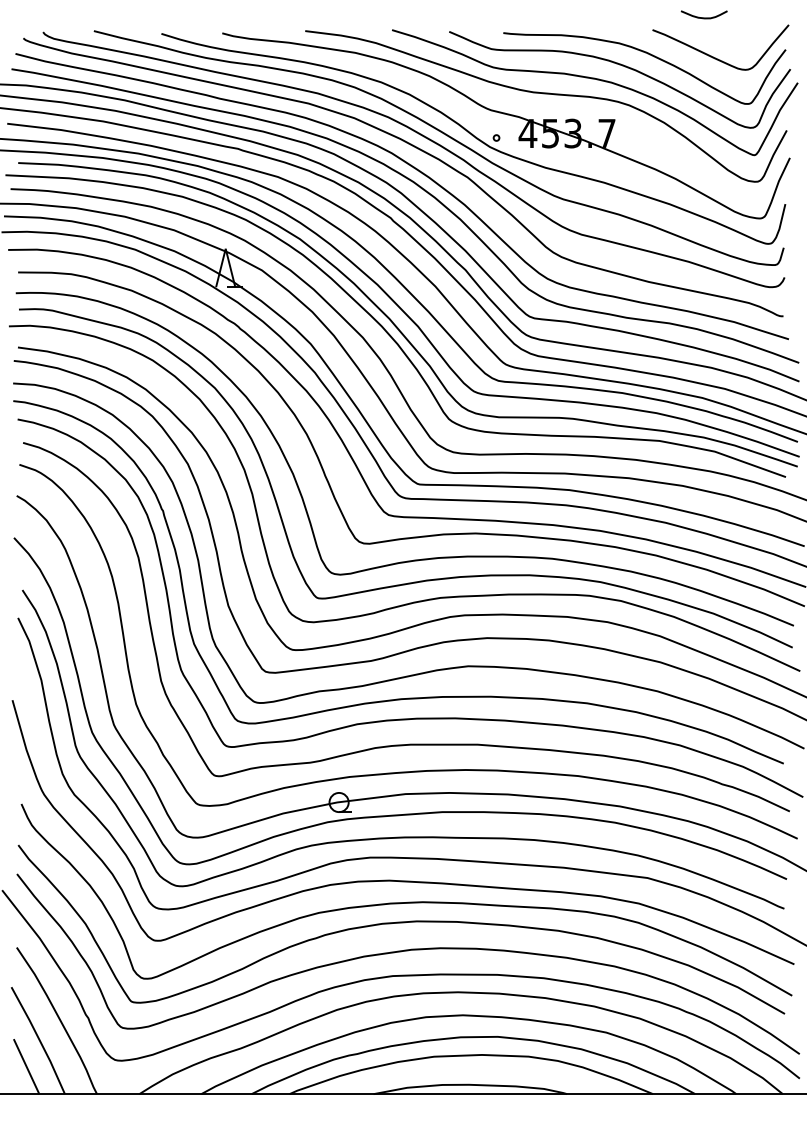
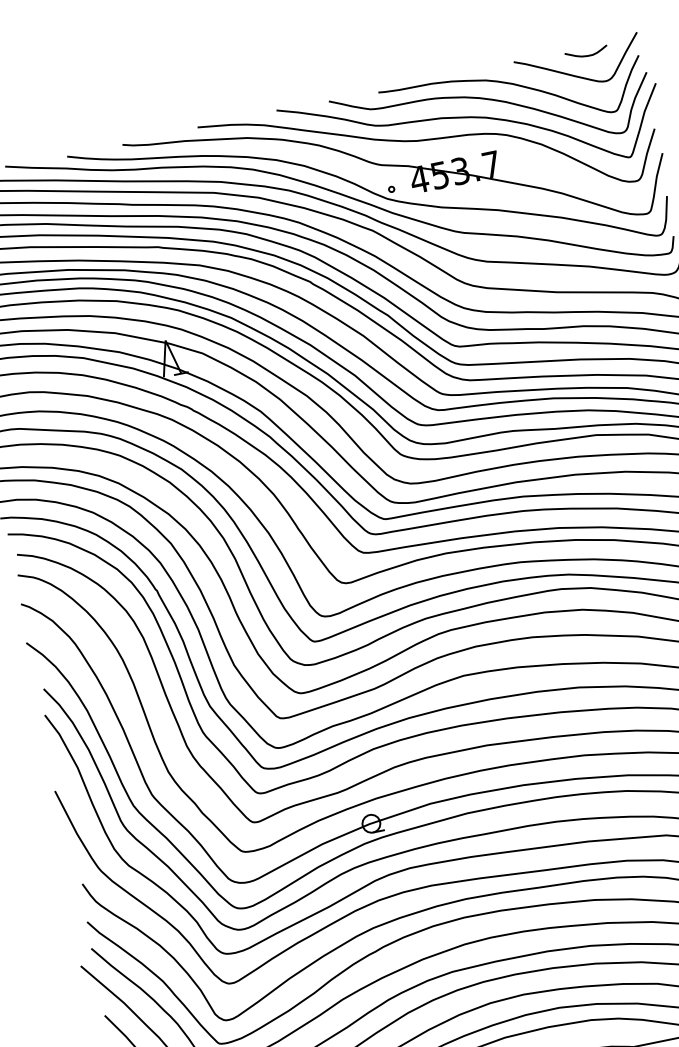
curve: (703, 17) -> (586, 55), moved

